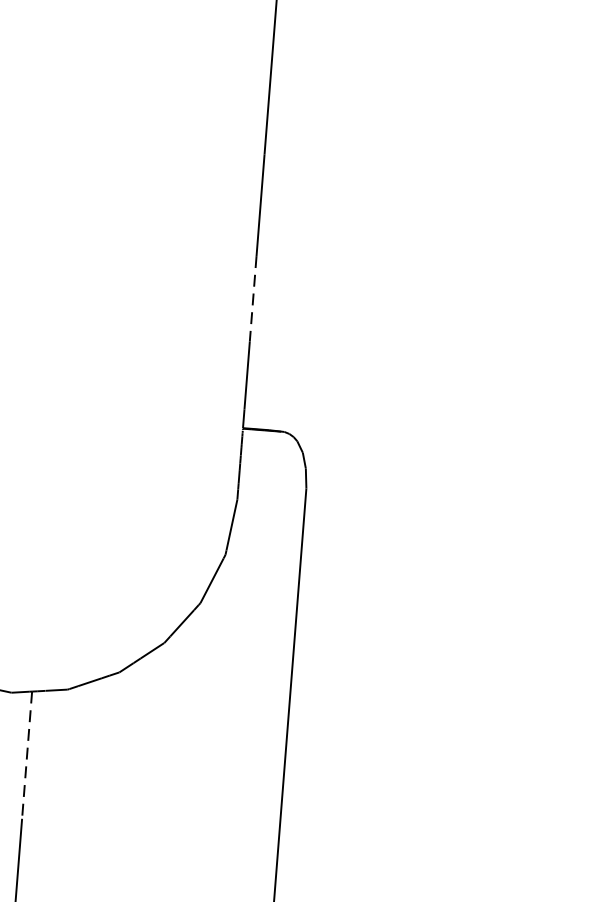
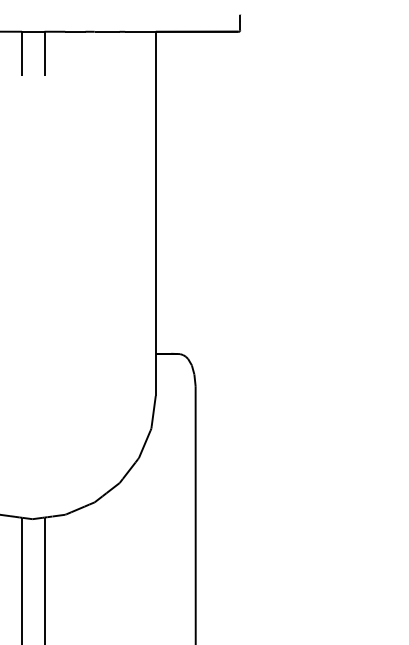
line: (252, 300) -> (155, 278), dashed -> solid
line: (26, 756) -> (44, 555), dashed -> solid

